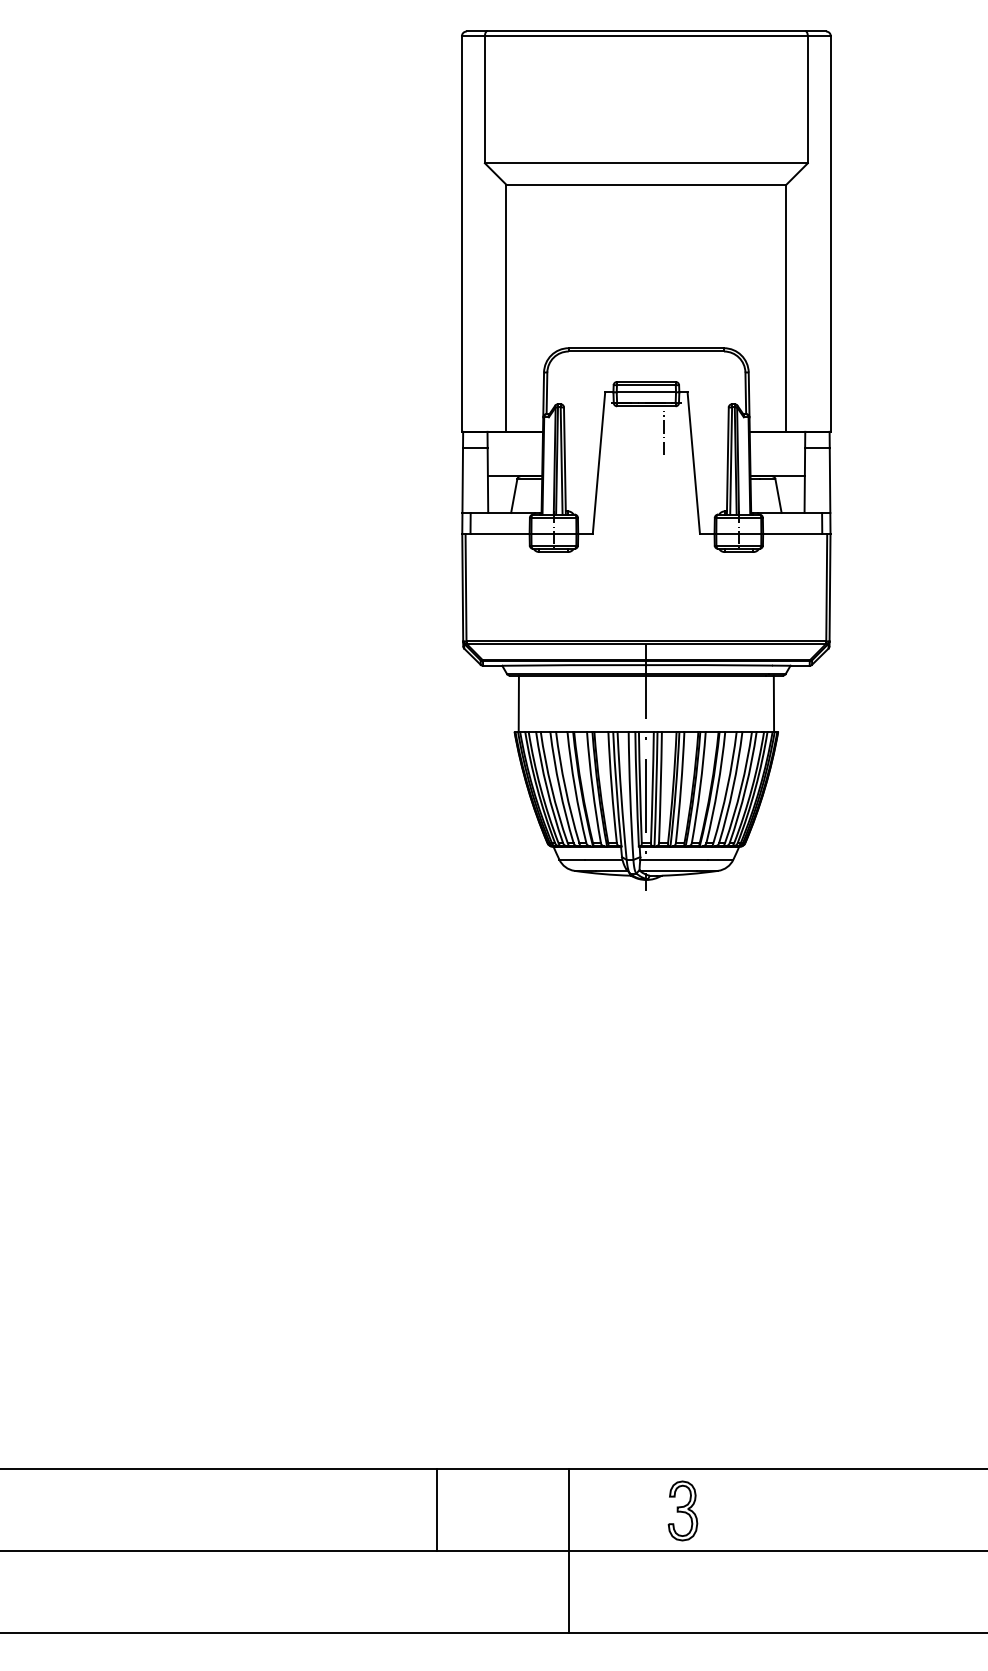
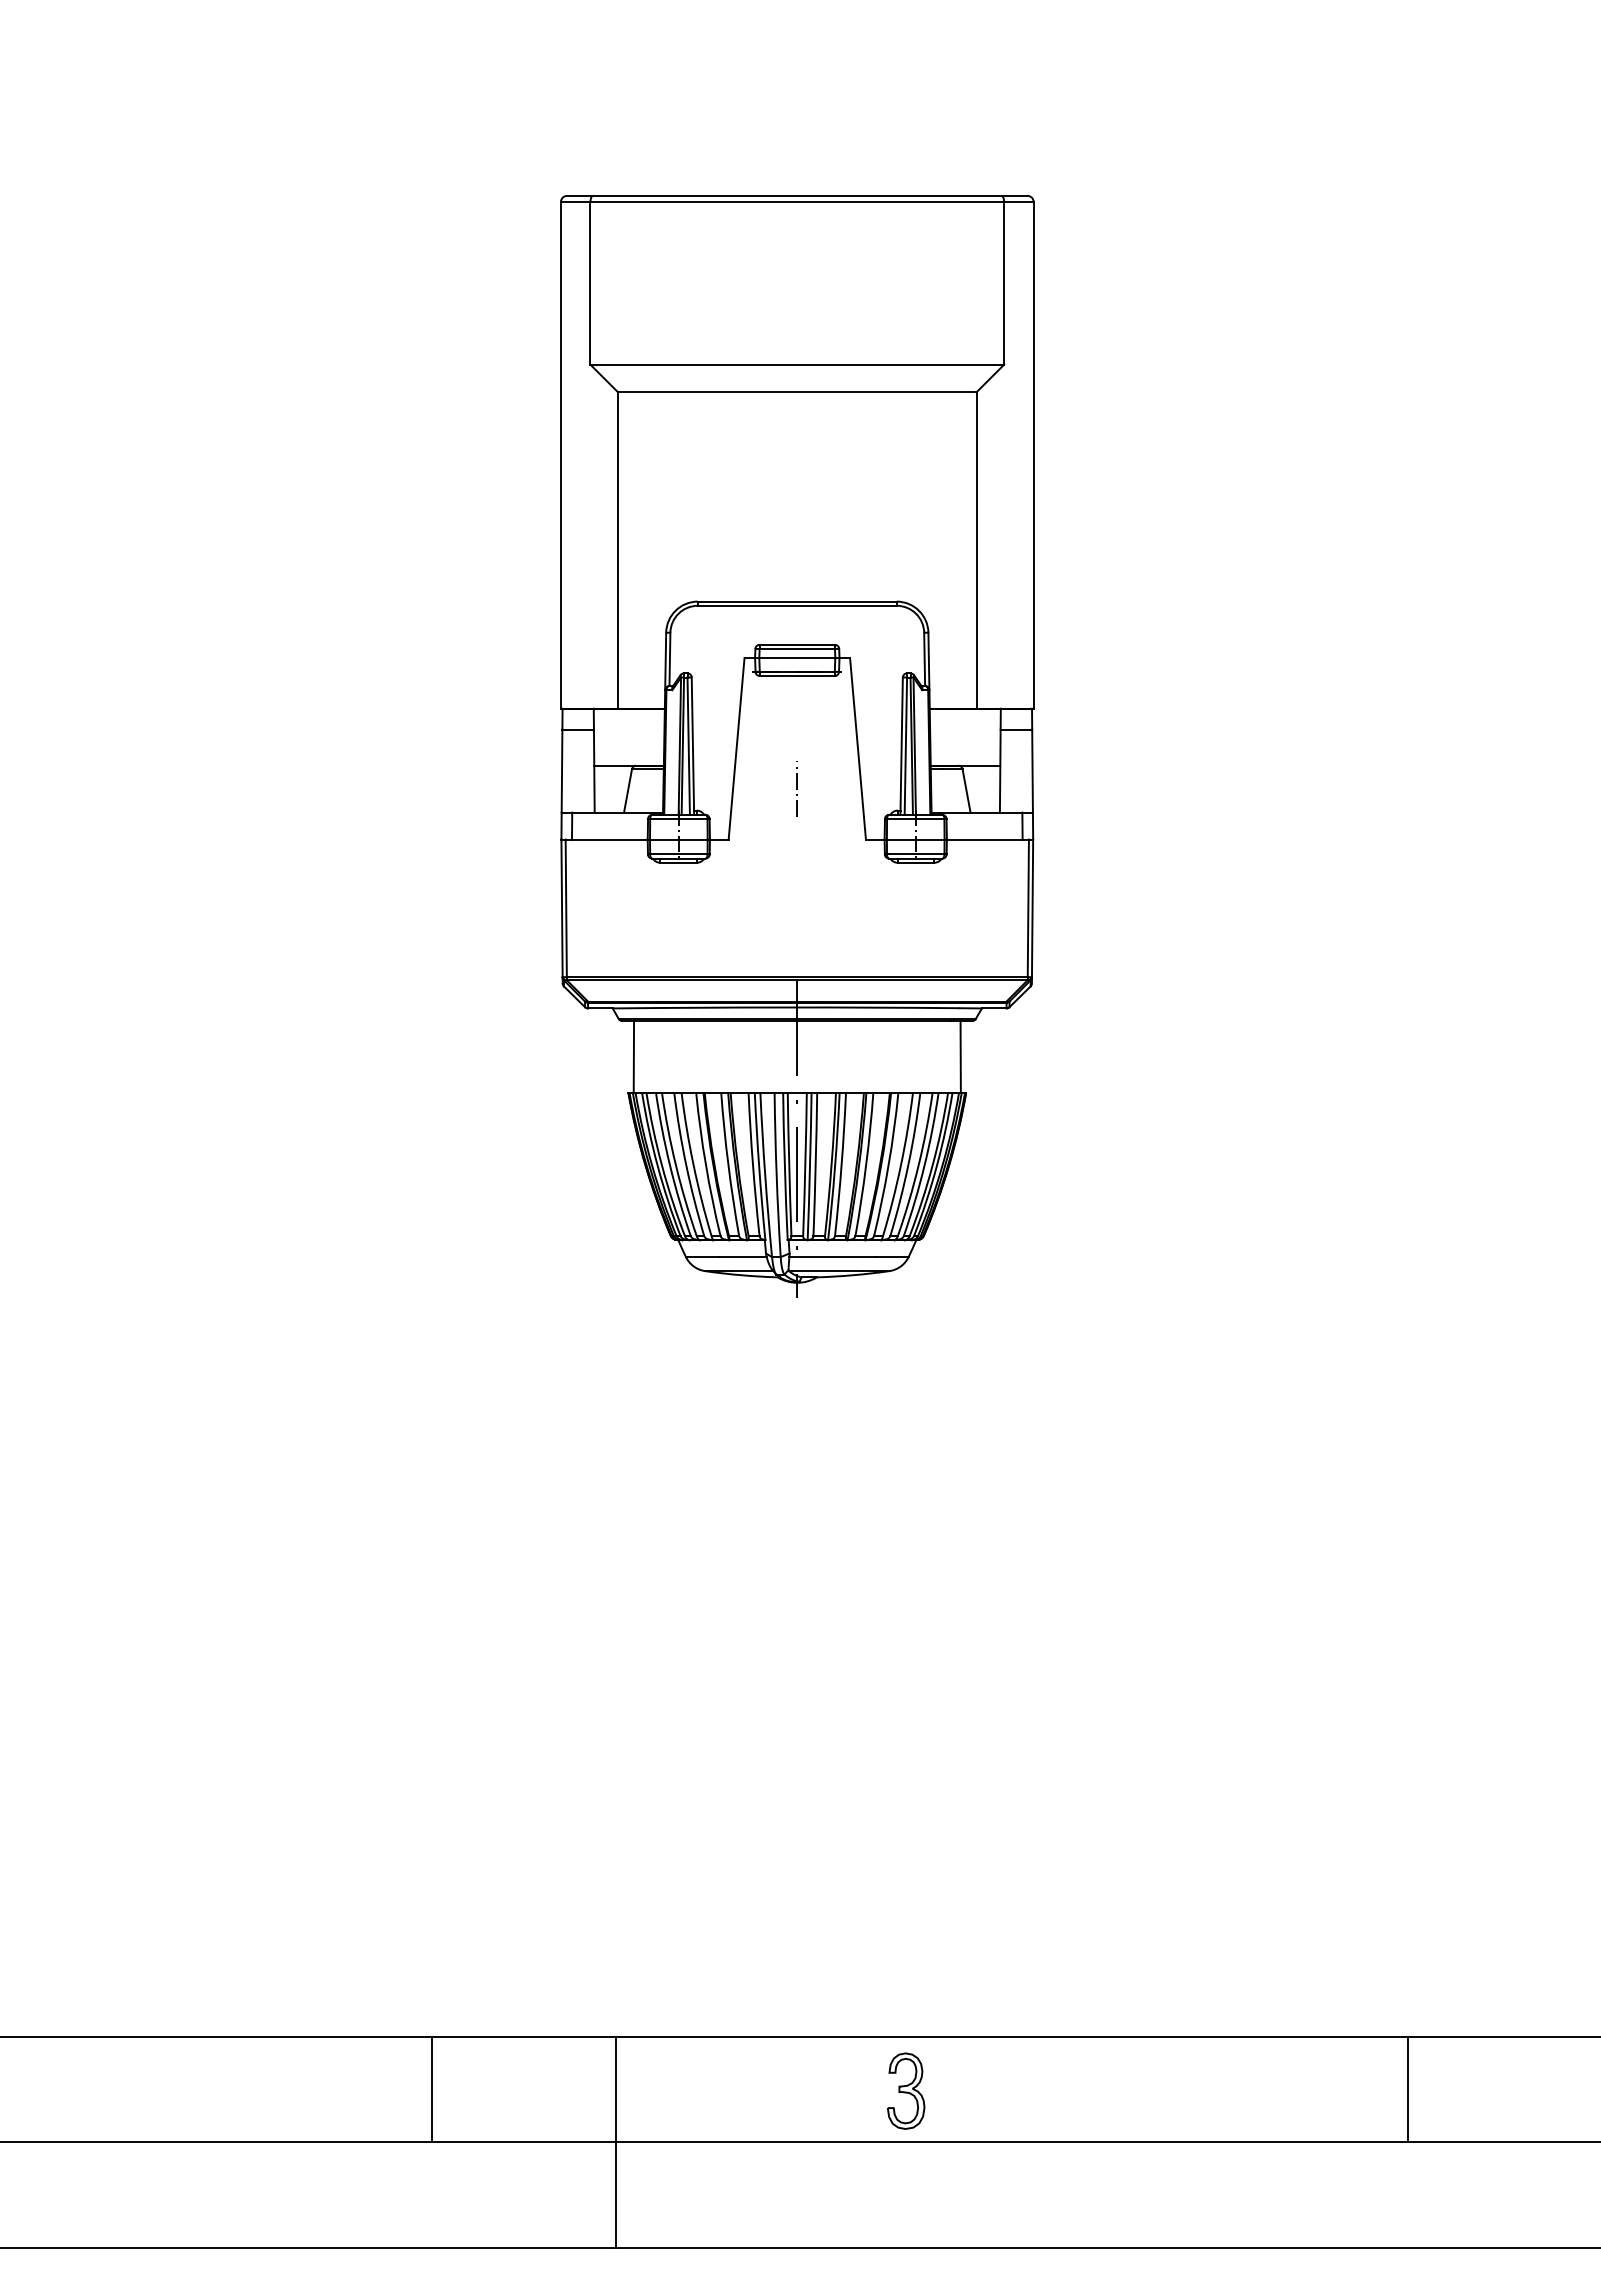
line: (662, 432) -> (796, 788), moved
line: (436, 1509) -> (431, 2089), moved
part: (683, 1510) -> (906, 2090), moved
line: (569, 1550) -> (616, 2141), moved

